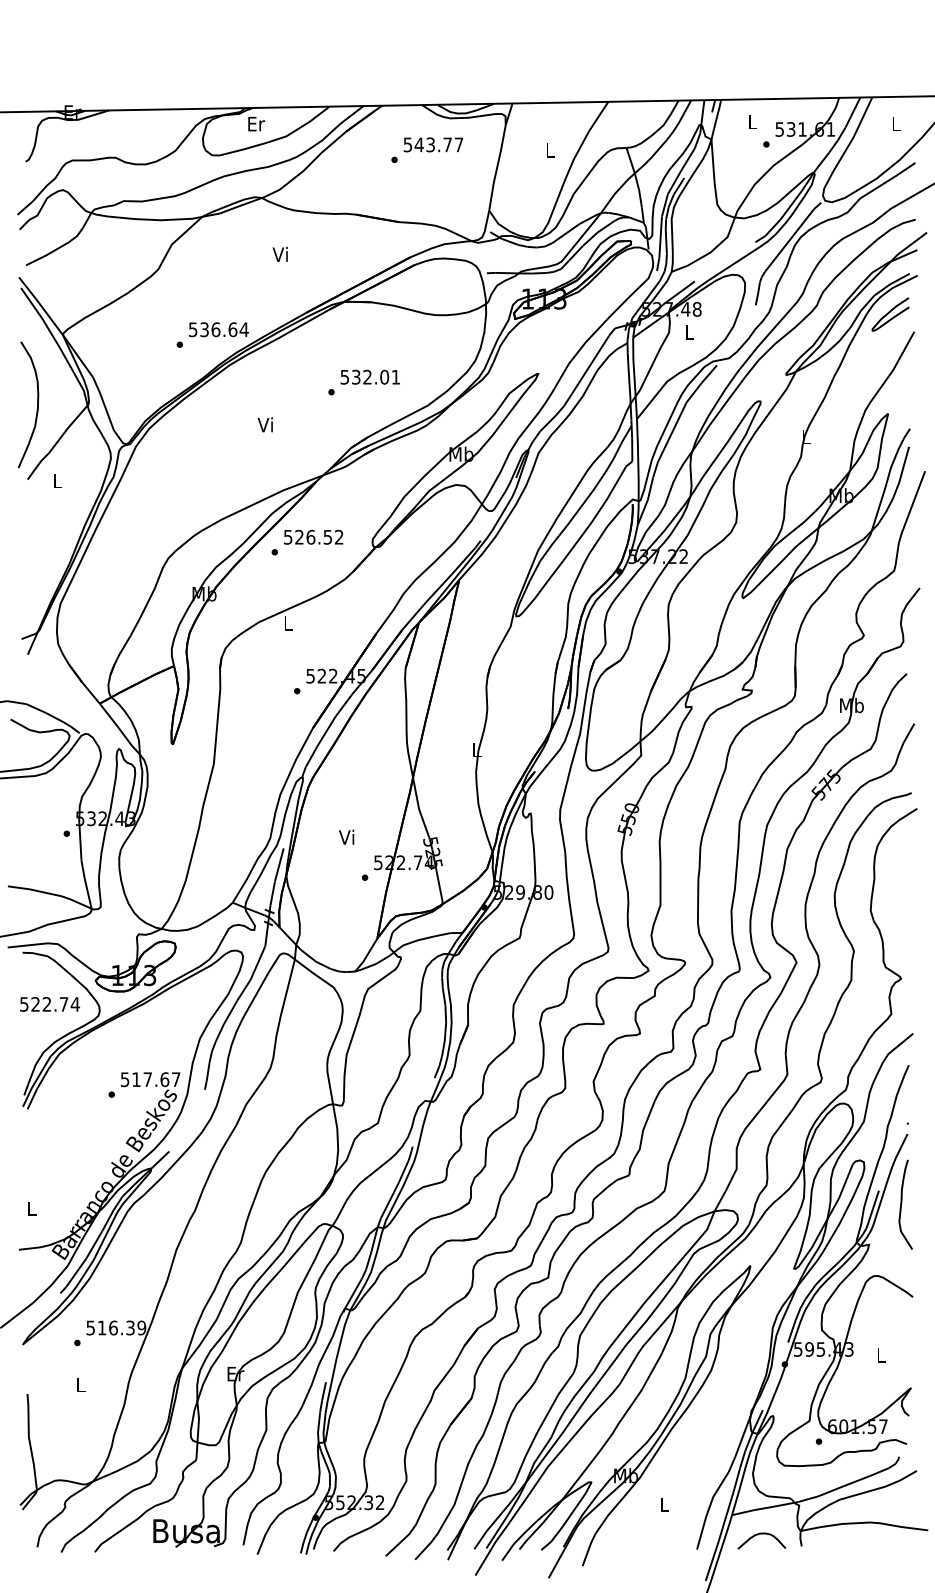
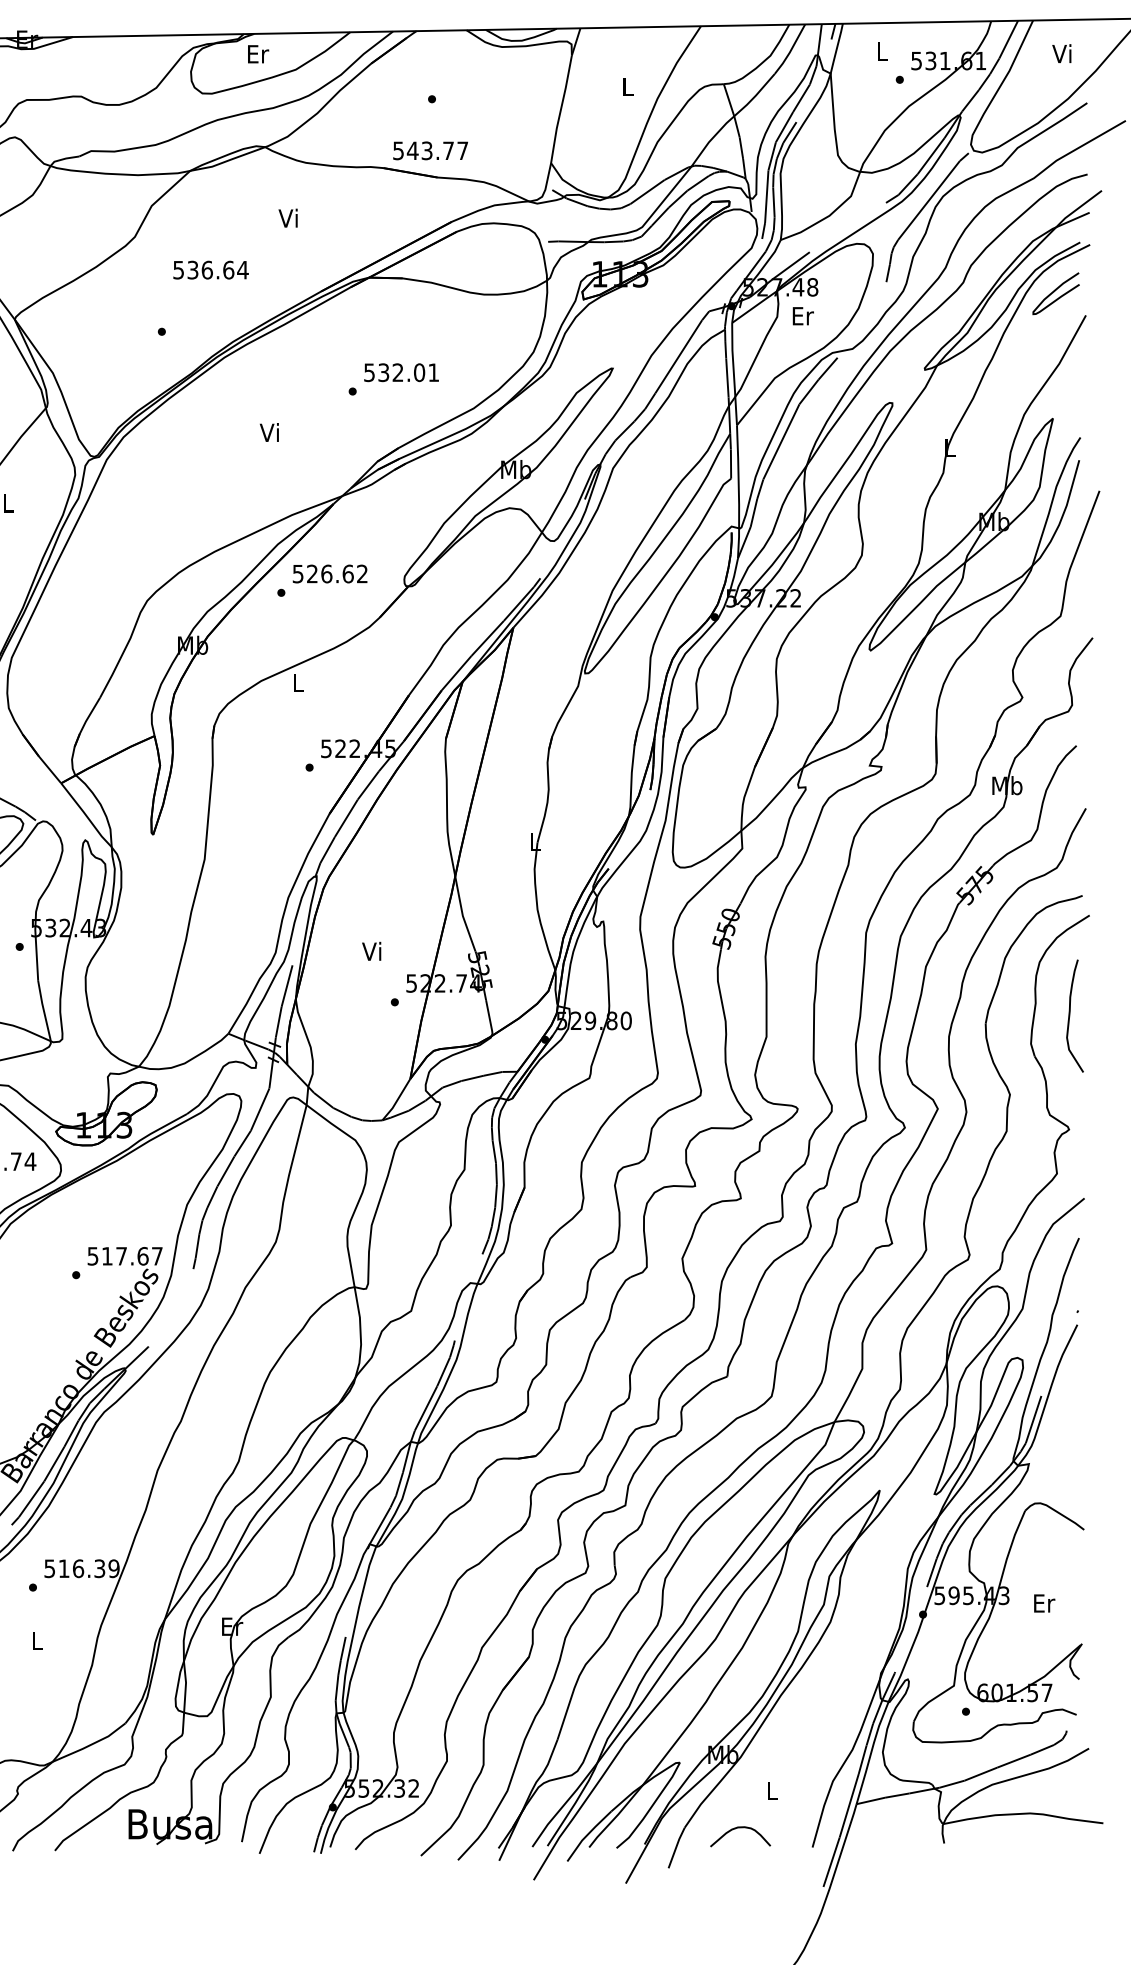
text: (894, 123) -> (1060, 53), L -> Vi
text: (433, 144) -> (430, 150), moved
text: (218, 329) -> (210, 269), moved
text: (689, 332) -> (803, 316), L -> Er
text: (327, 536) -> (347, 573), 526.52 -> 526.62
curve: (902, 1203) -> (1071, 1014), moved
text: (881, 1355) -> (1044, 1603), L -> Er
curve: (758, 1535) -> (736, 1829), moved

